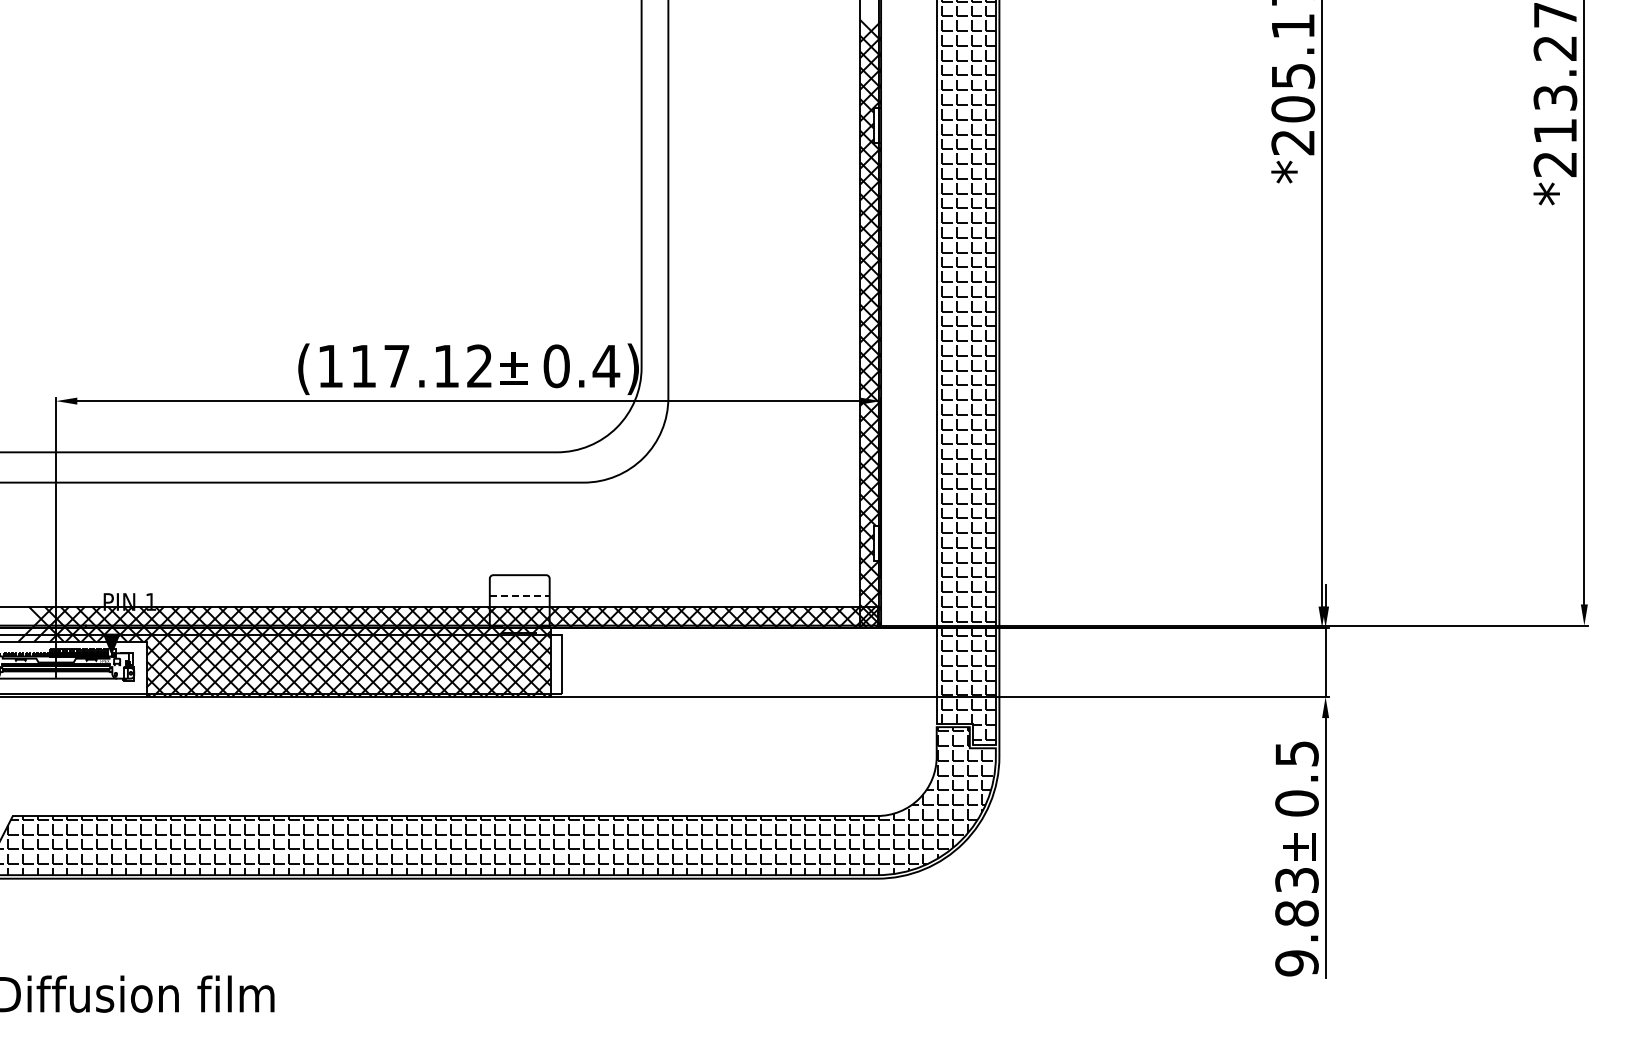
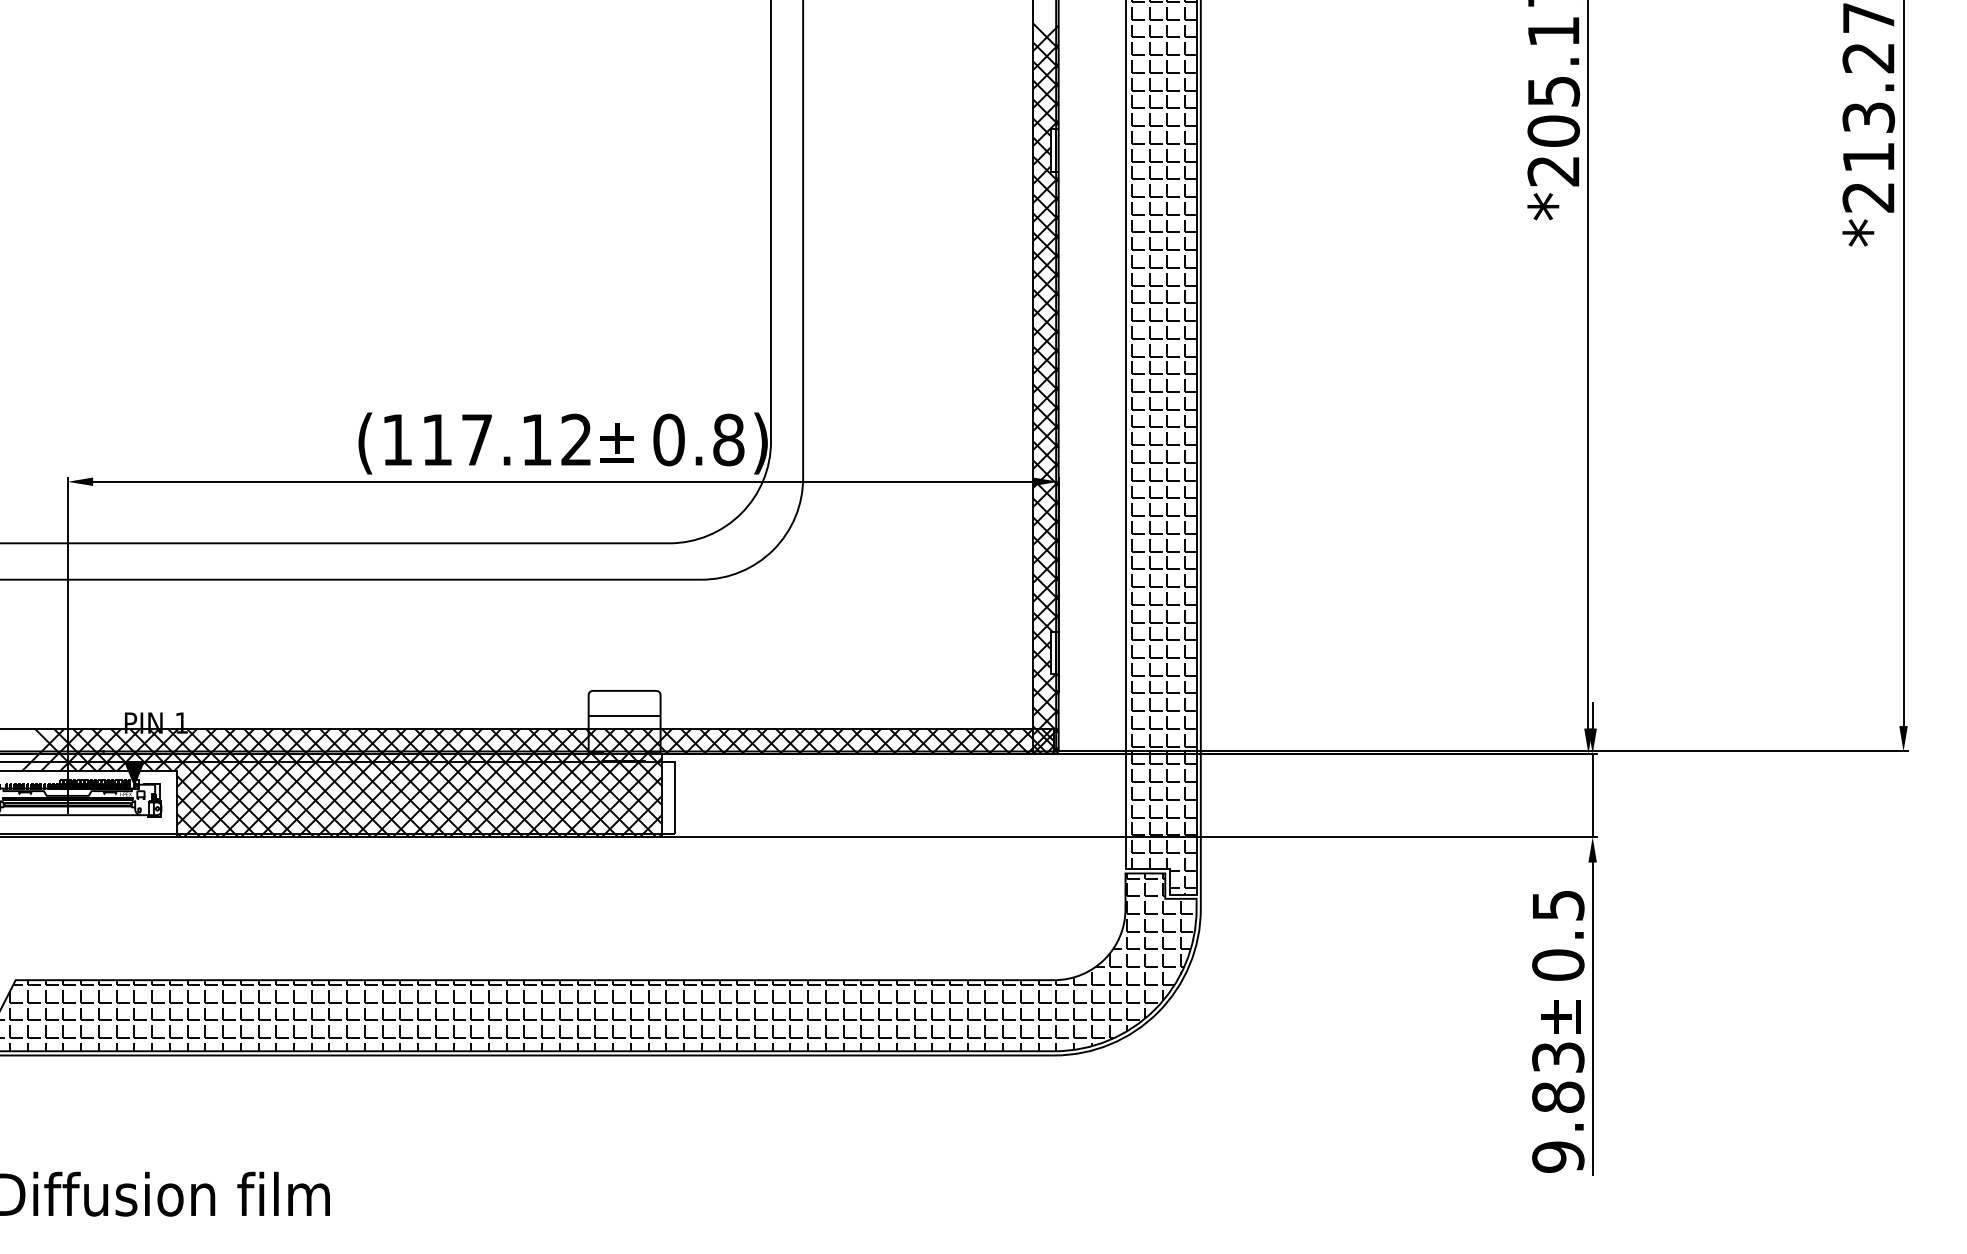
text: (606, 366) -> (728, 440), 0.4) -> 0.8)
line: (519, 596) -> (624, 716), dashed -> solid

